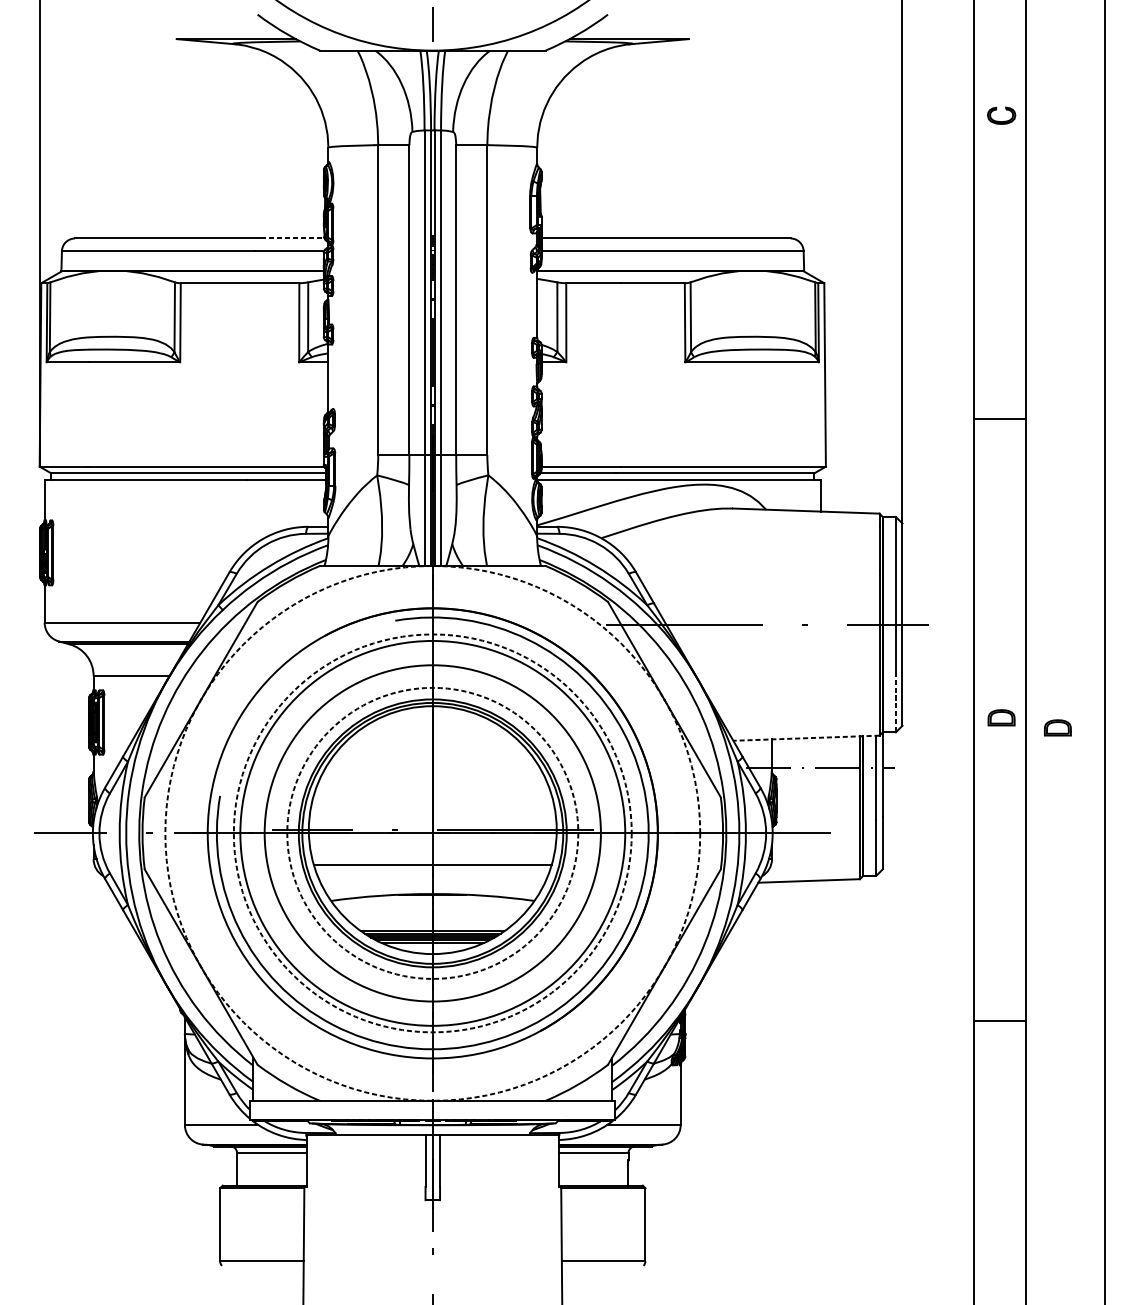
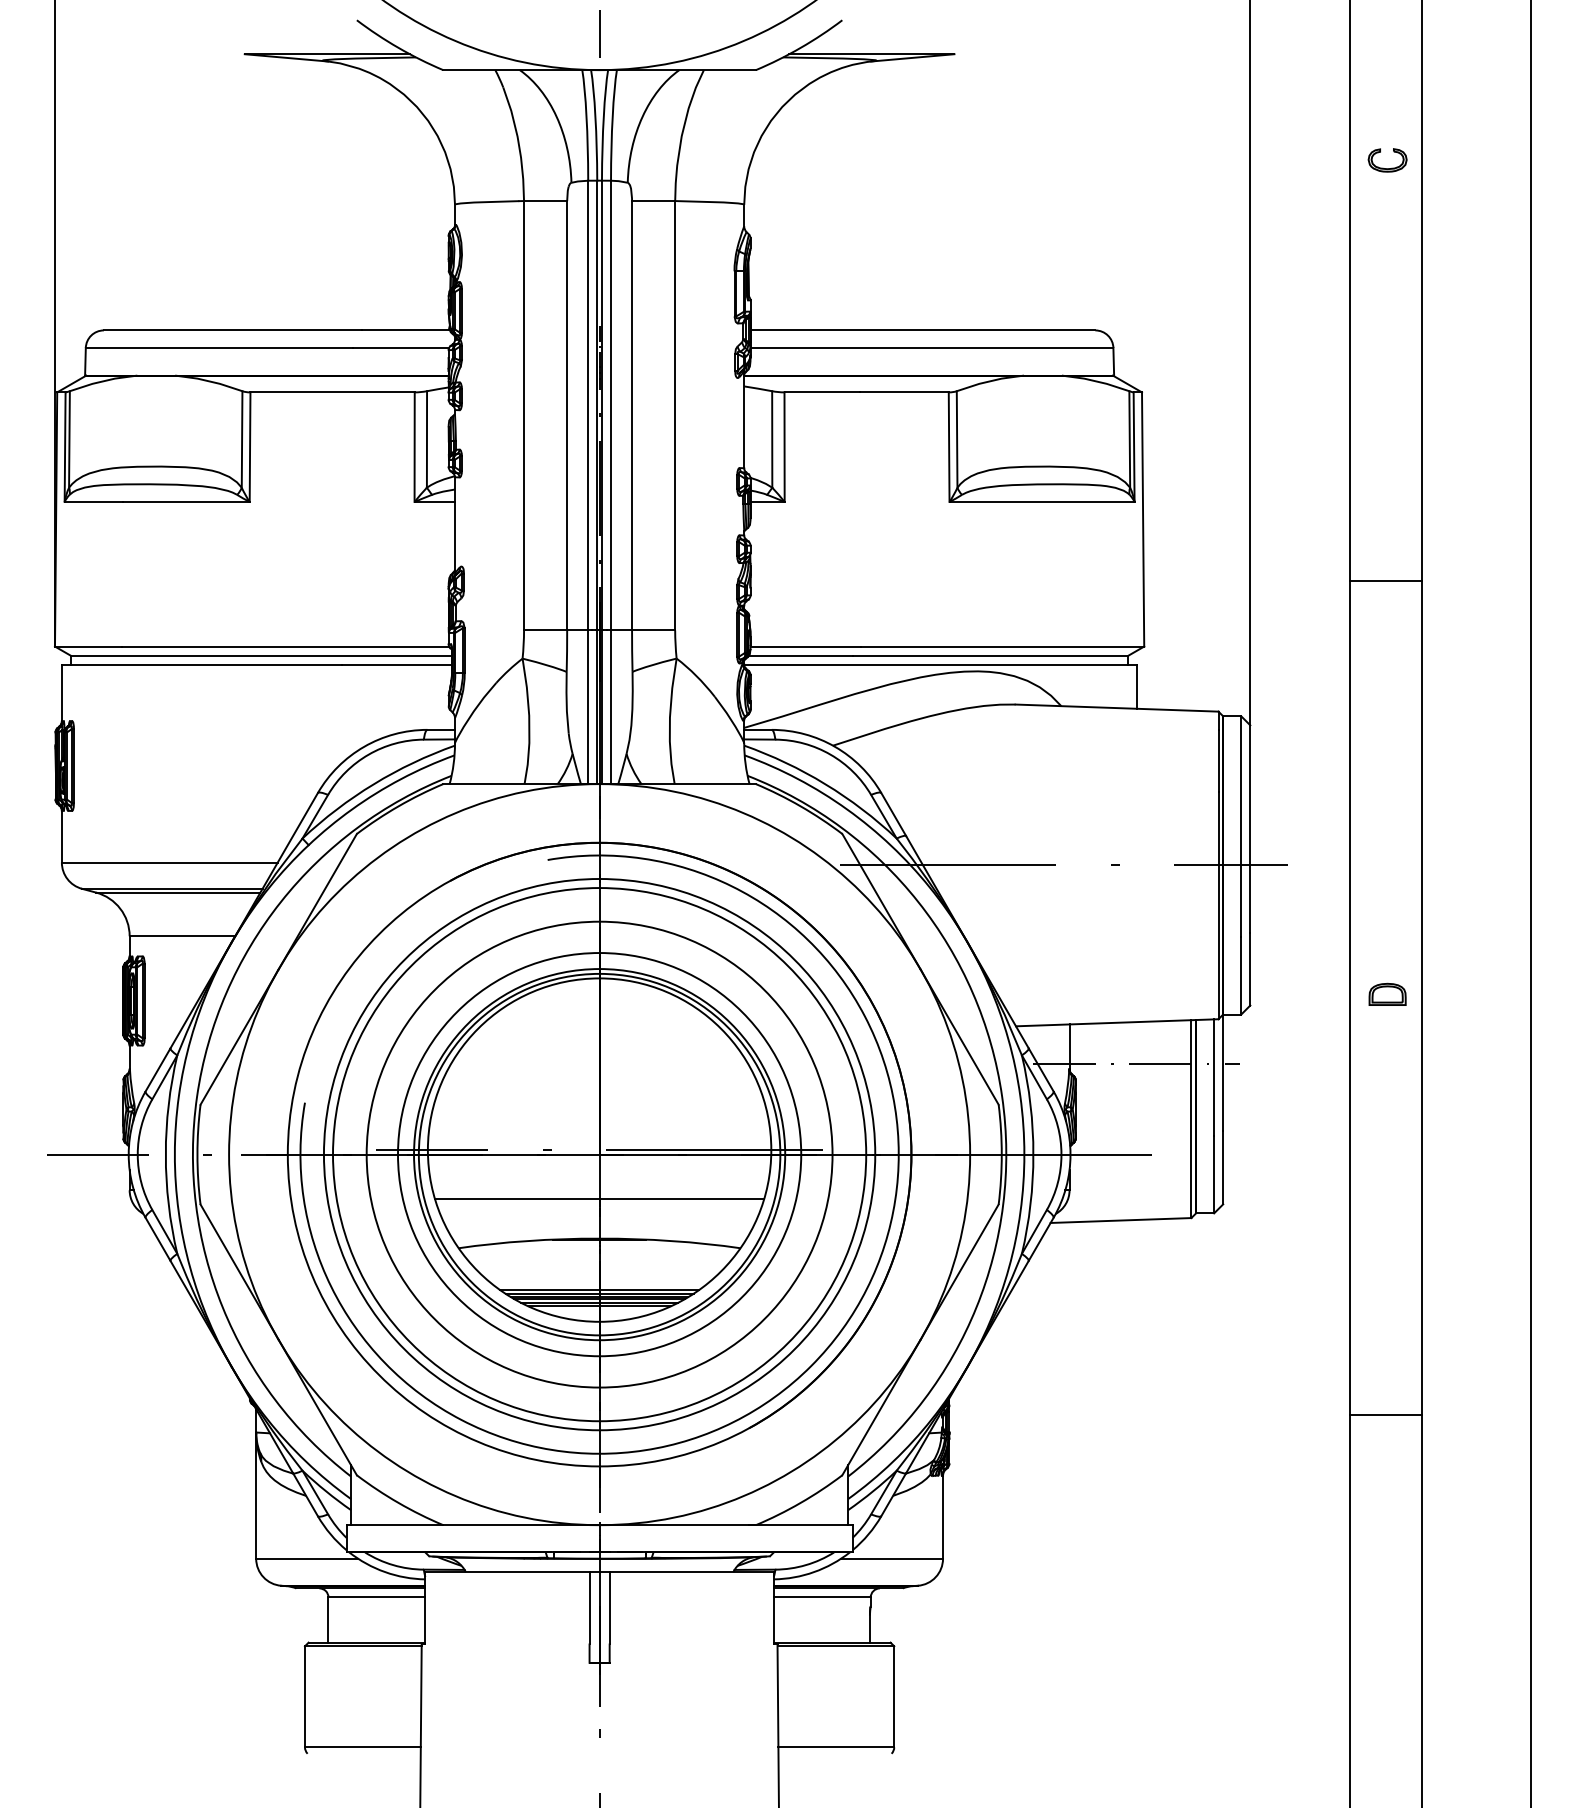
line: (293, 238) -> (406, 330), dashed -> solid
line: (896, 704) -> (1241, 975), dashed -> solid
part: (1057, 727) -> (1465, 1007), removed
line: (805, 738) -> (1116, 1022), dashed -> solid
circle: (432, 833) -> (599, 1154), dashed -> solid
circle: (432, 833) -> (599, 1154), dashed -> solid
circle: (432, 833) -> (599, 1154), dashed -> solid

